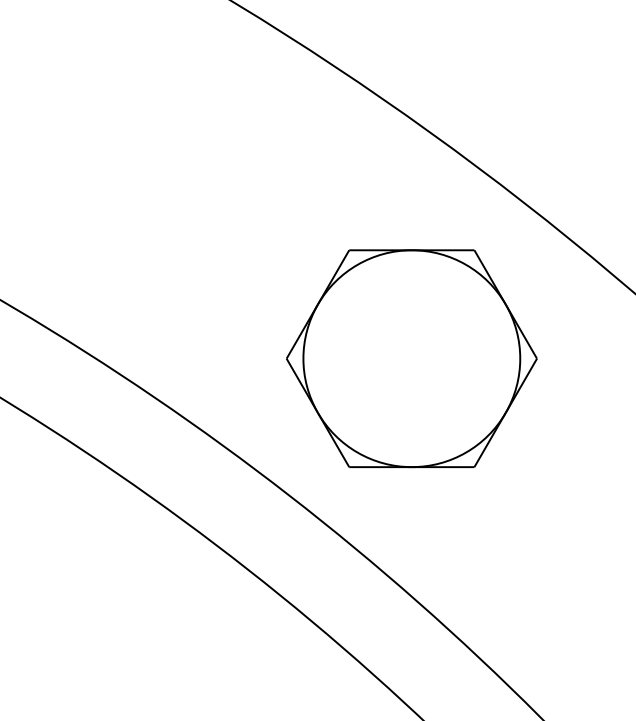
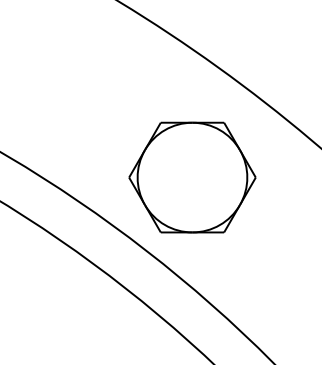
part: (411, 358) -> (192, 177), moved

